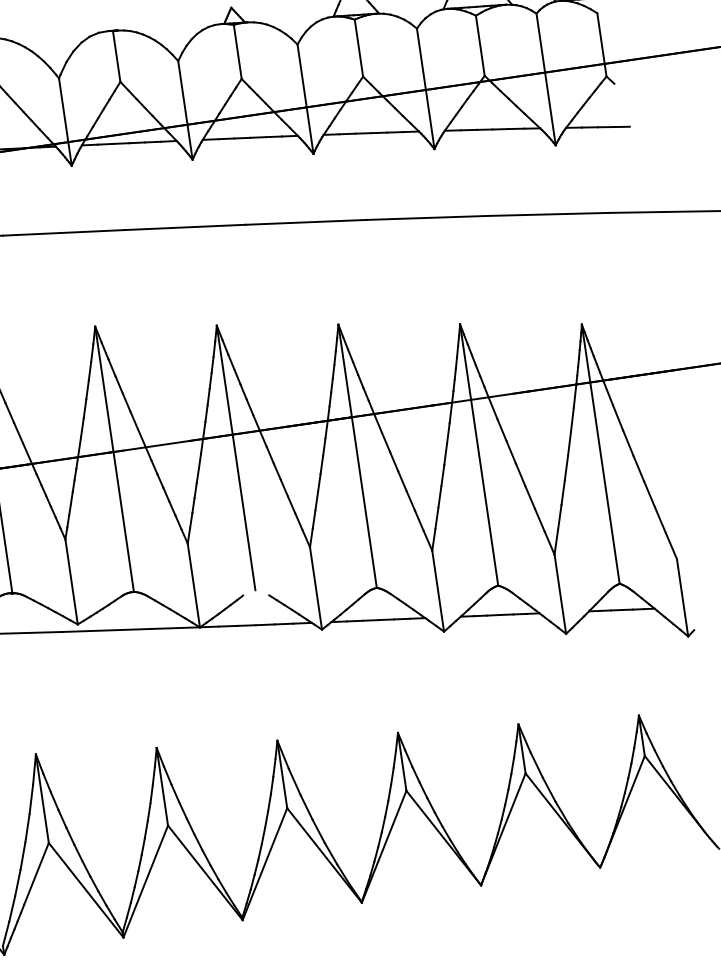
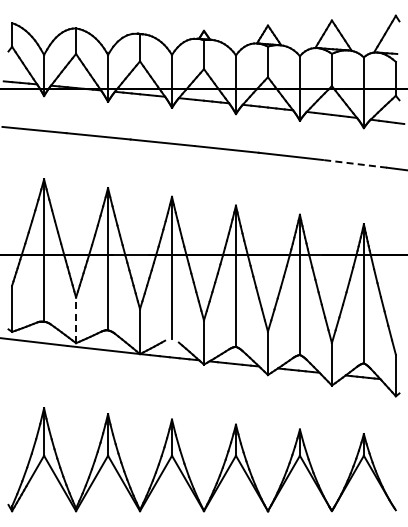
line: (547, 213) -> (354, 163), solid -> dashed
line: (72, 582) -> (76, 320), solid -> dashed

